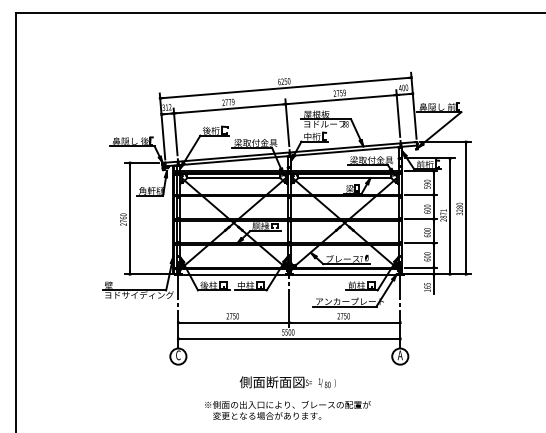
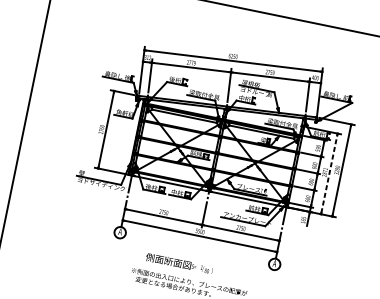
line: (450, 215) -> (329, 173), solid -> dashed
text: (178, 355) -> (120, 231), C -> A
text: (287, 382) -> (179, 263), moved

